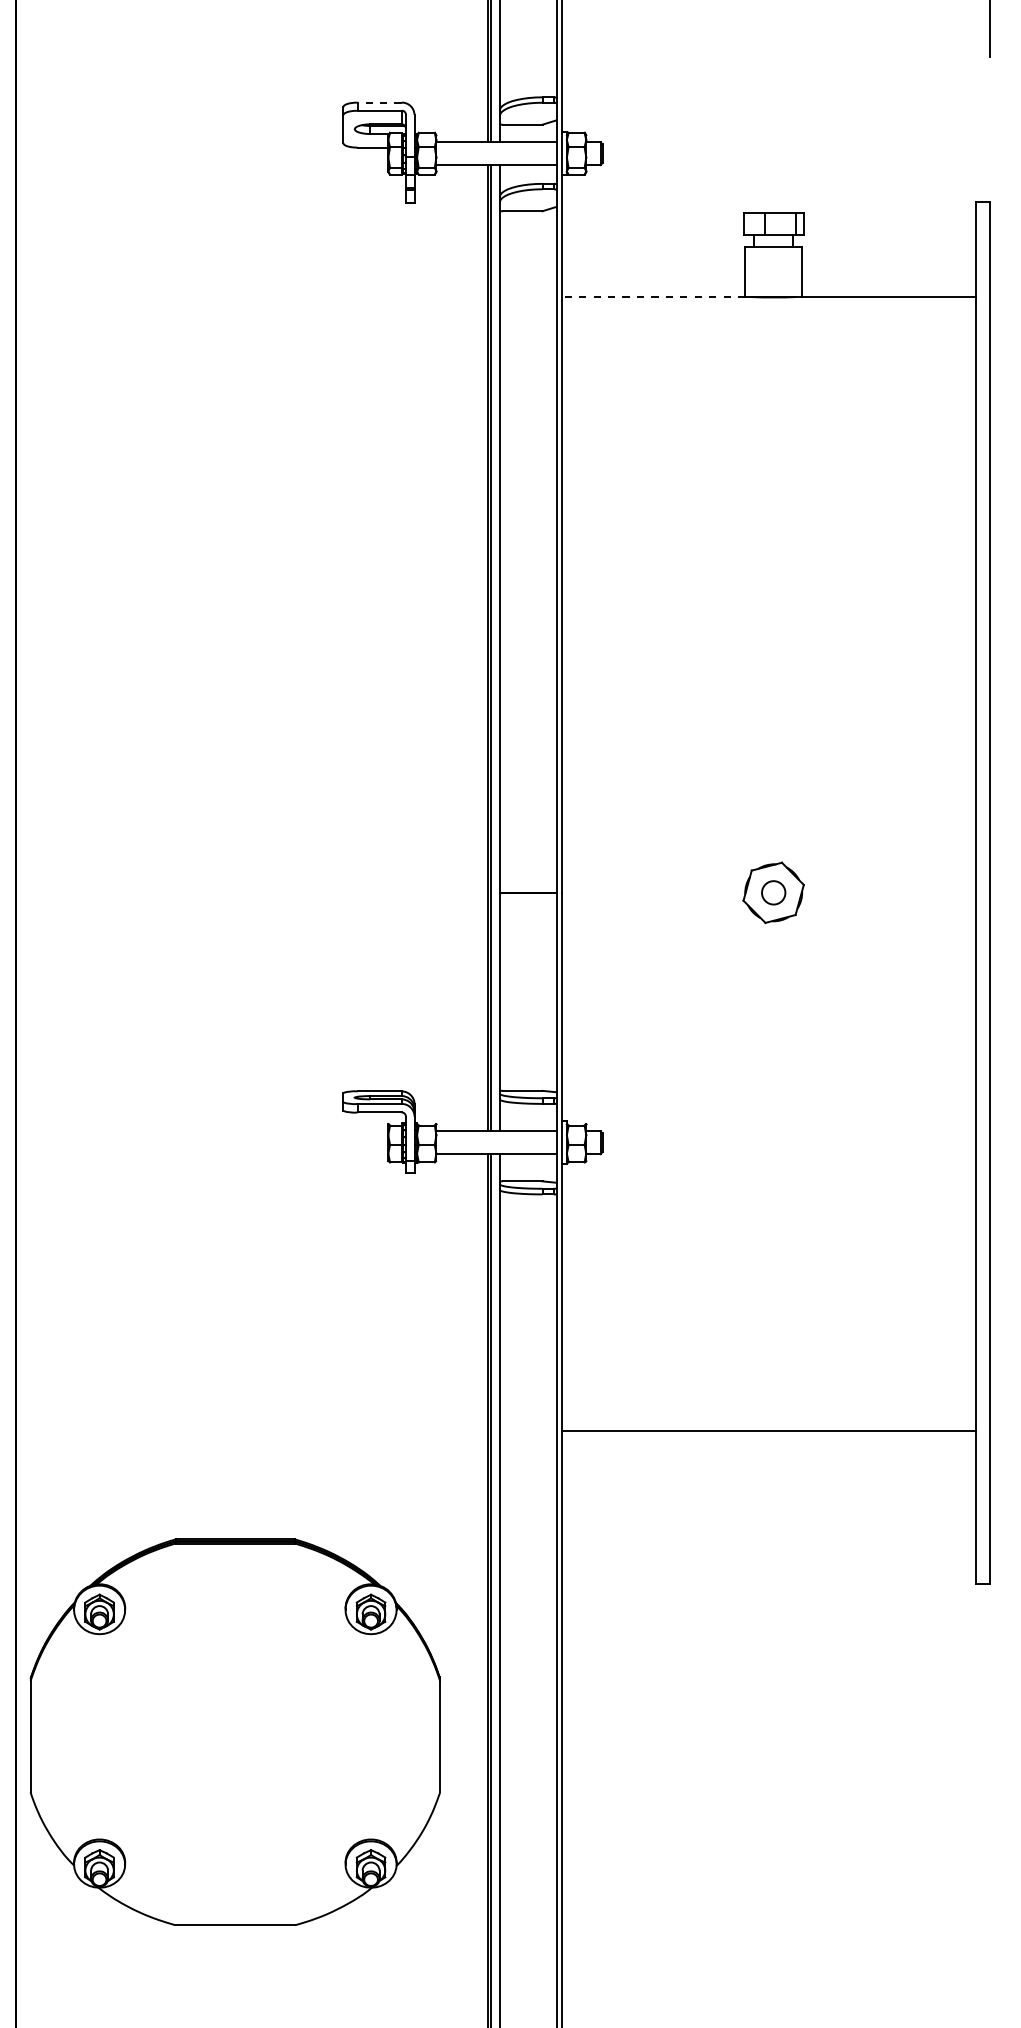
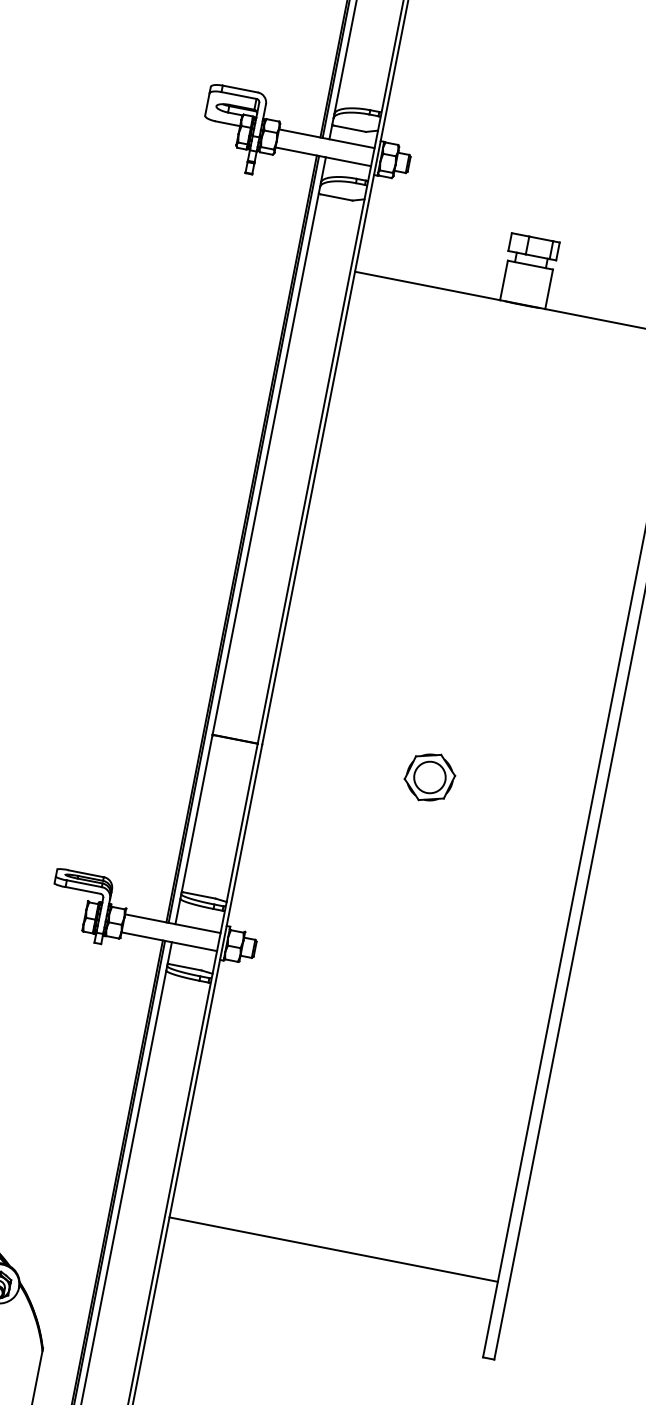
line: (379, 102) -> (240, 88), dashed -> solid
line: (653, 297) -> (427, 286), dashed -> solid
circle: (773, 892) -> (429, 777), size x1.67
line: (769, 1430) -> (333, 1249), moved

